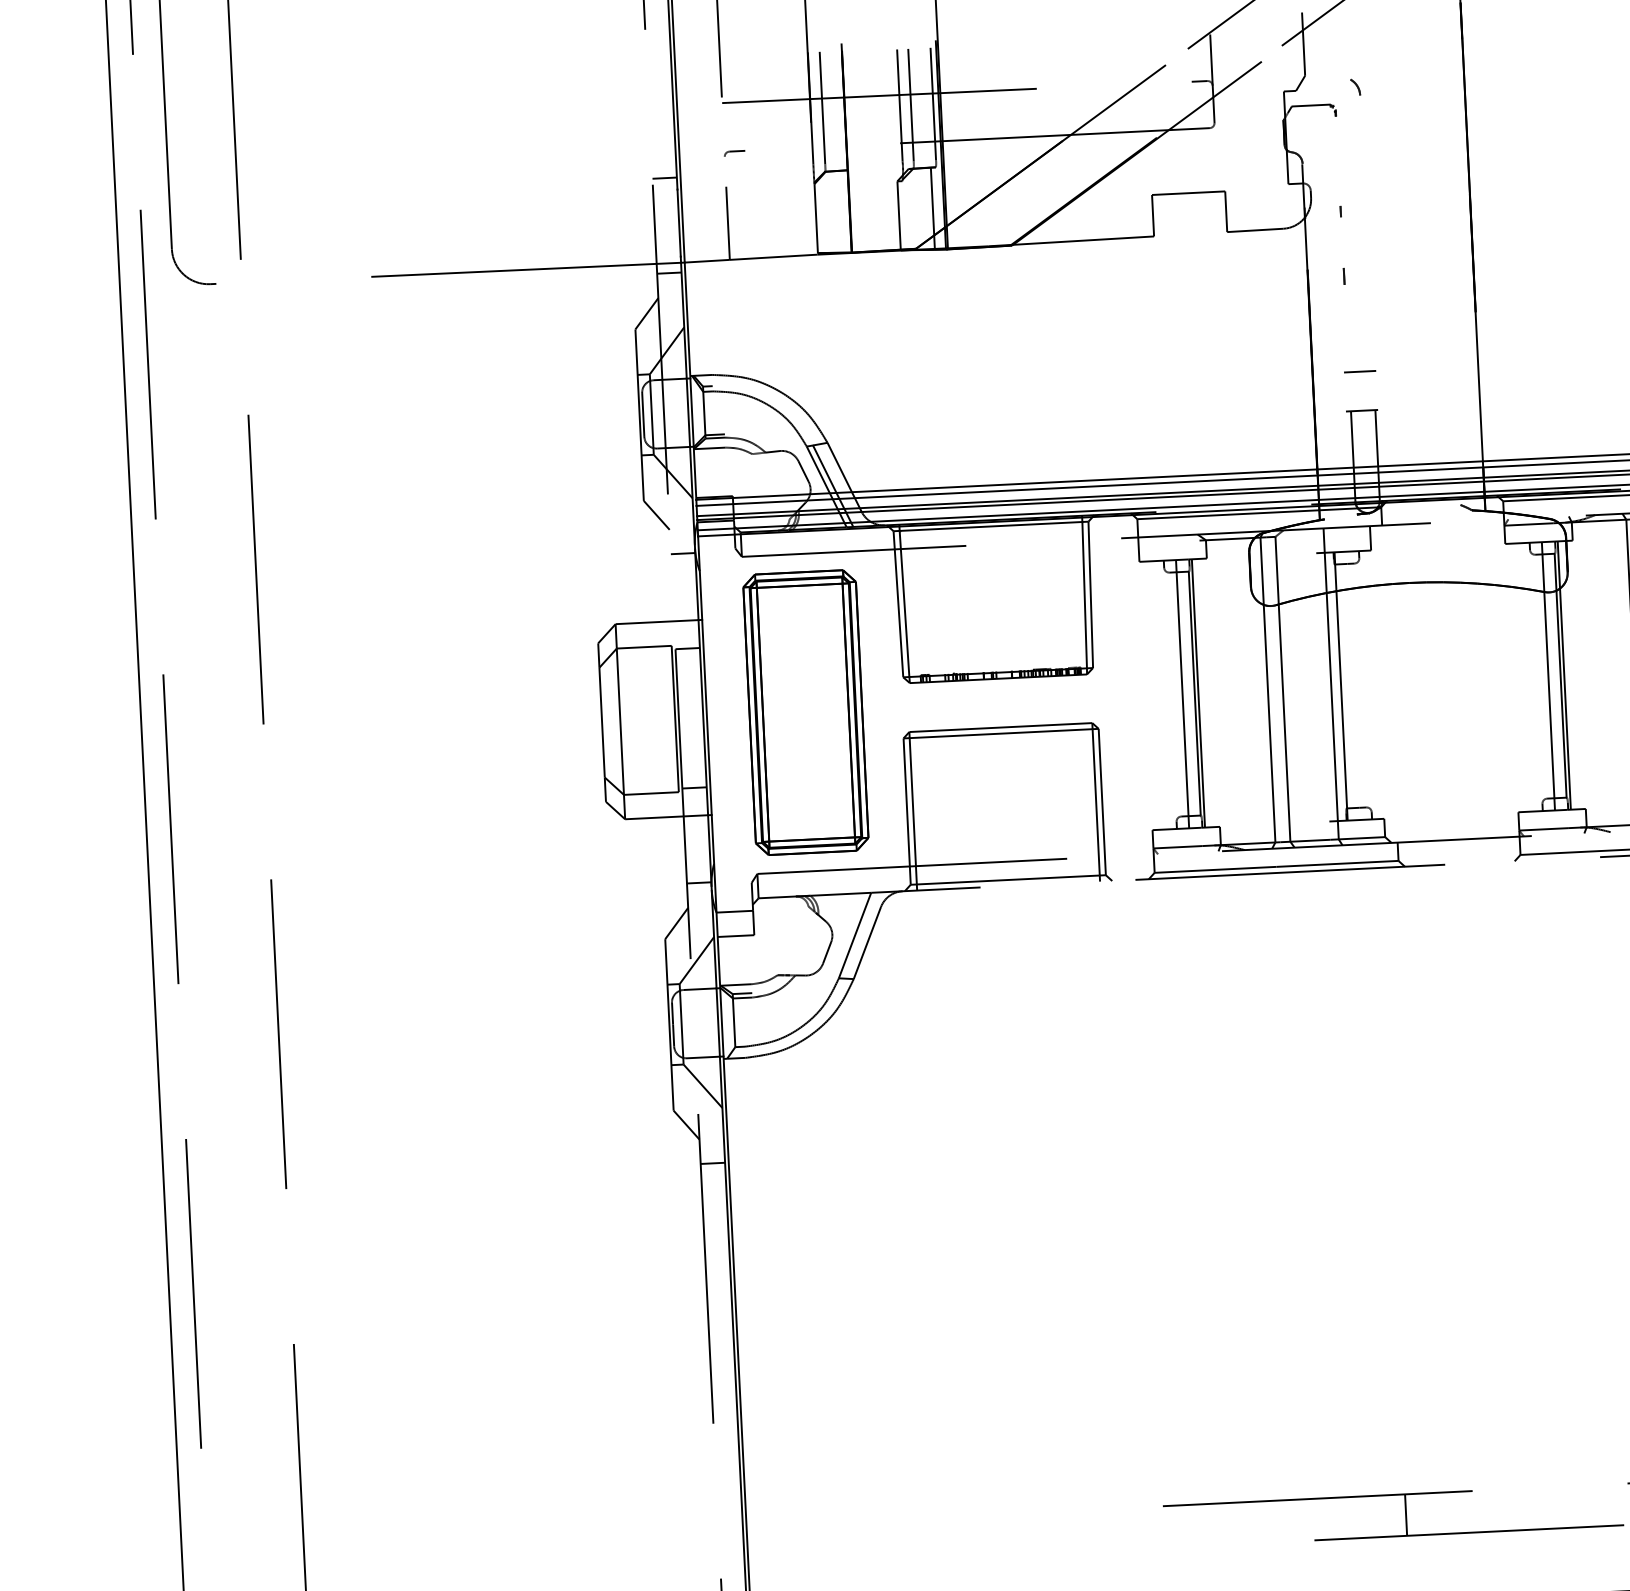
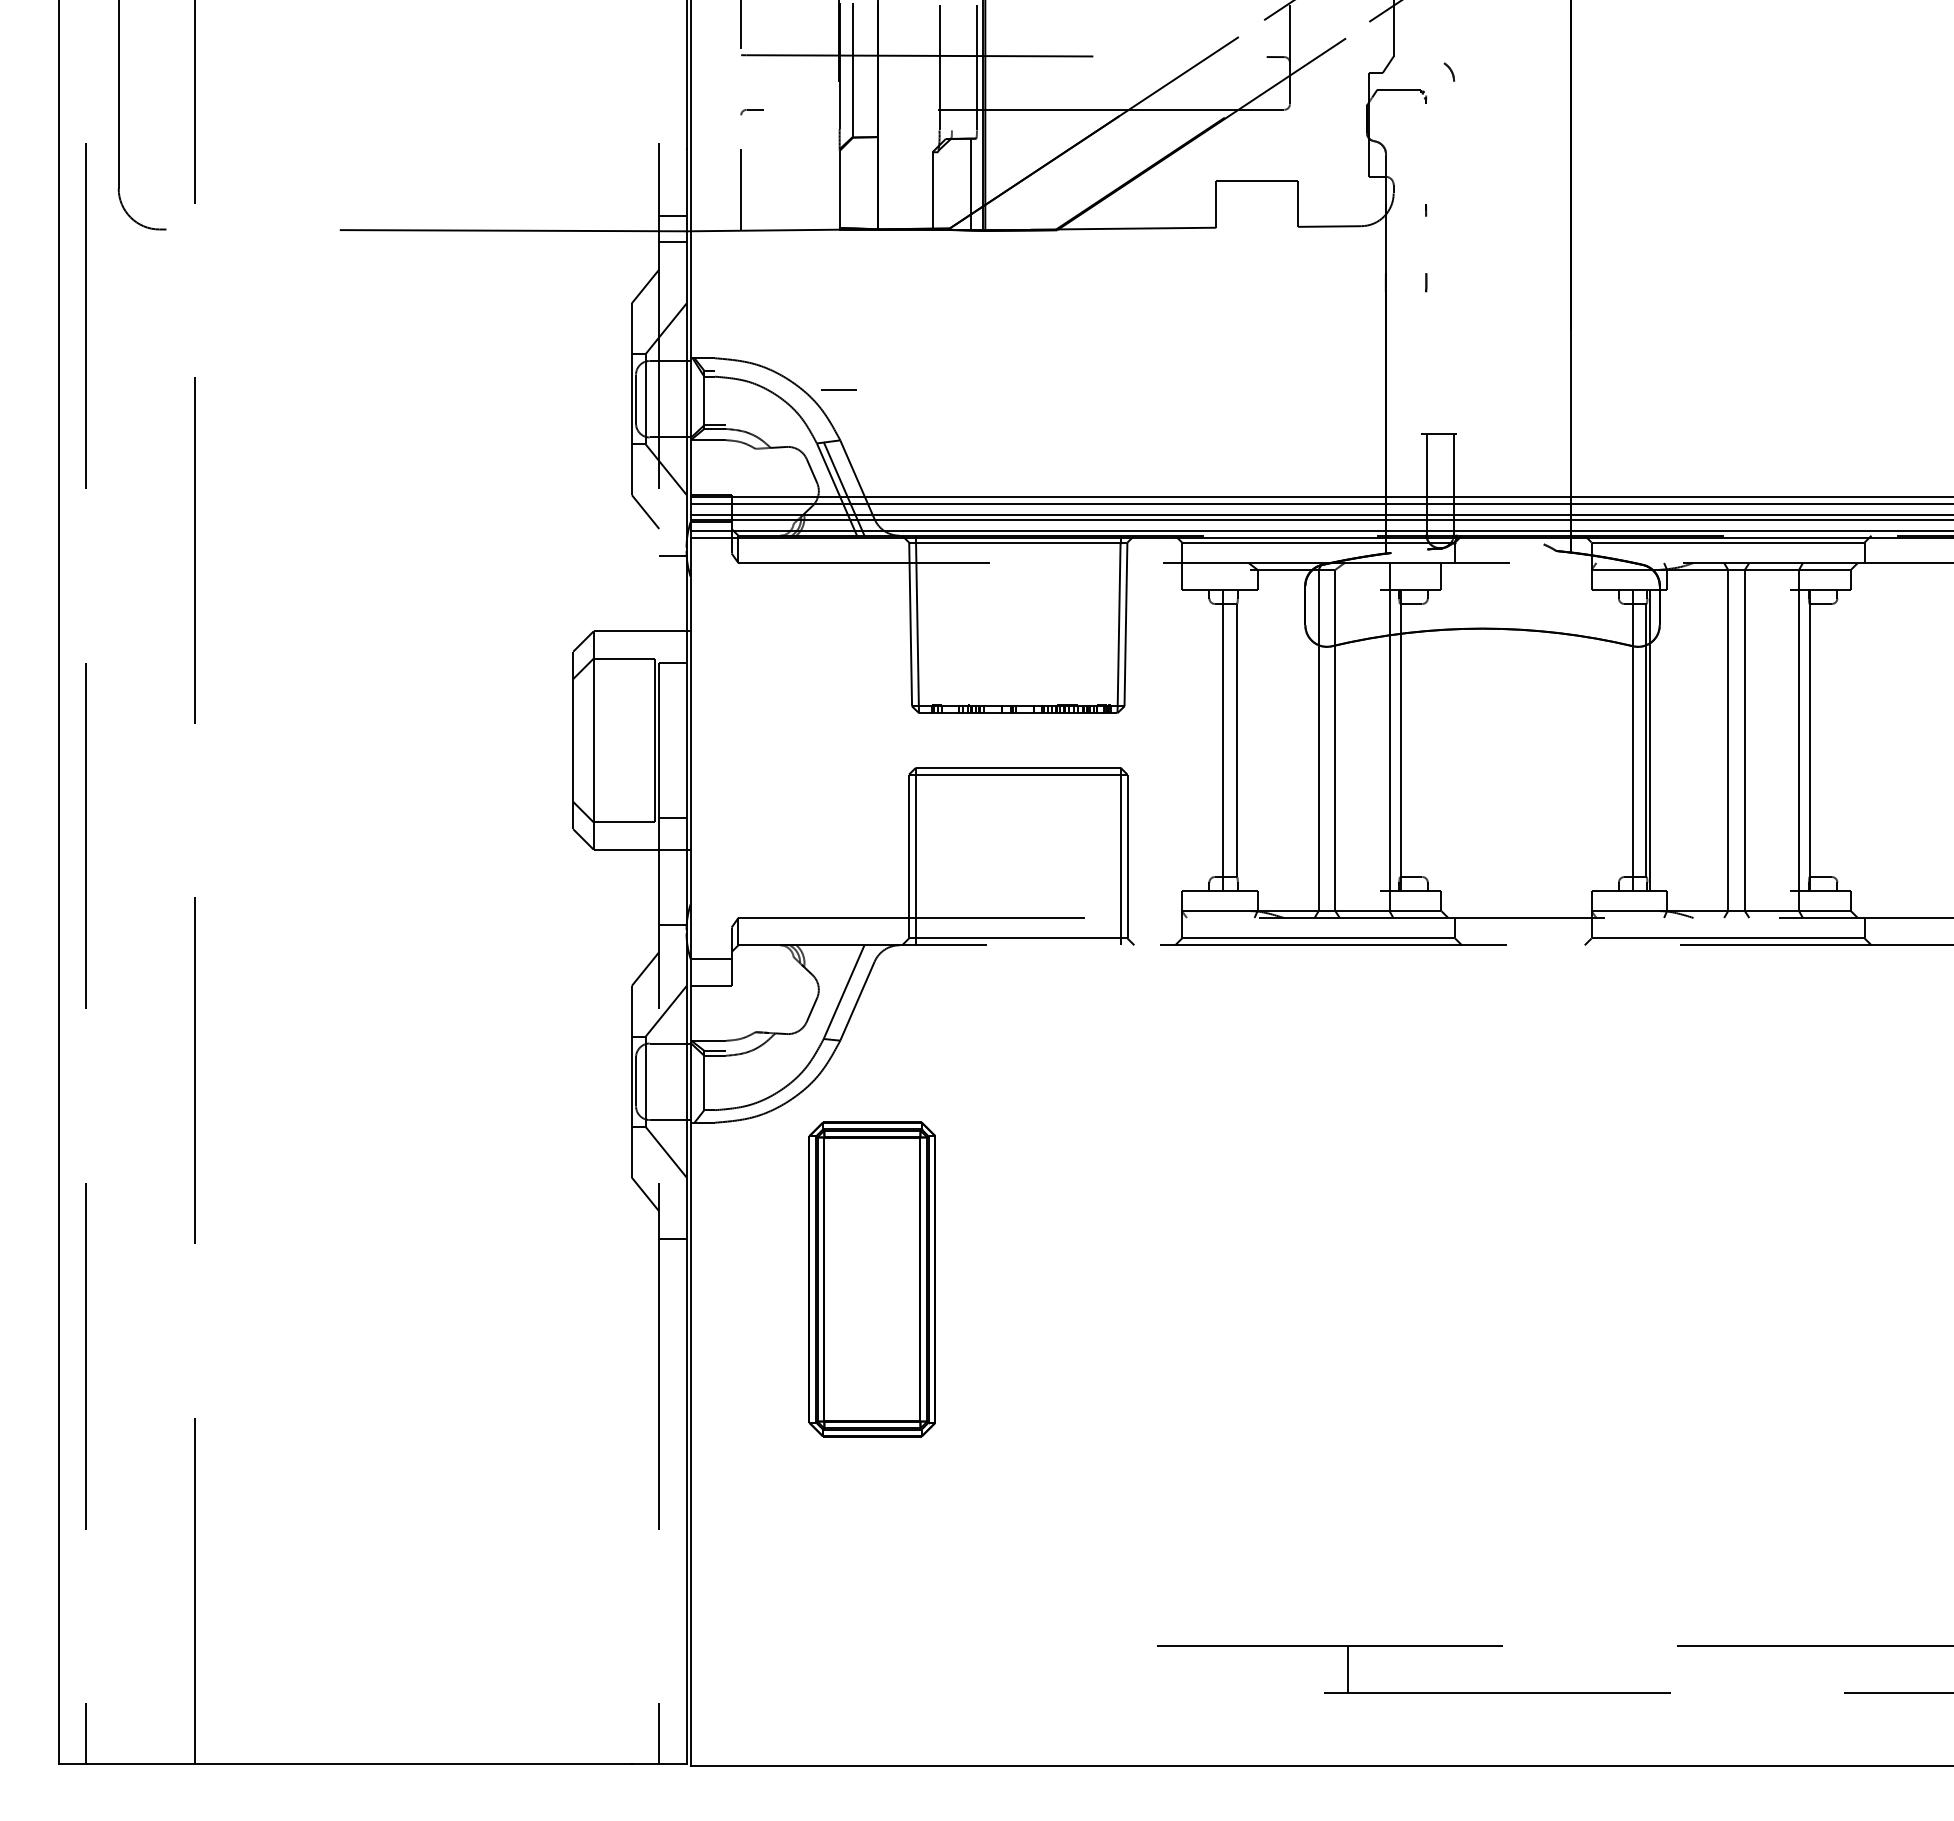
line: (910, 104) -> (951, 67), removed
line: (664, 177) -> (672, 215), moved
line: (1359, 371) -> (838, 389), moved
line: (1198, 693) -> (1240, 740), removed
part: (805, 712) -> (871, 1279), moved
line: (1405, 1515) -> (1347, 1669), moved

